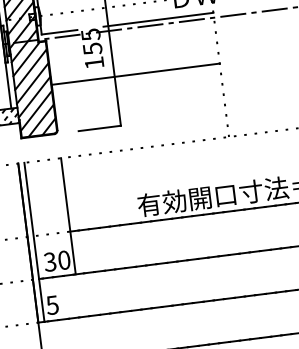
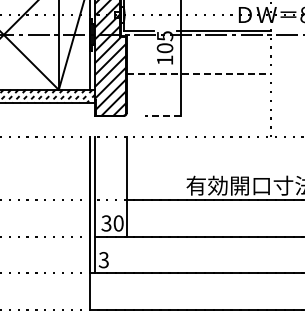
text: (92, 49) -> (164, 48), 155 -> 105
line: (135, 74) -> (198, 74), solid -> dashed
line: (99, 128) -> (162, 116), solid -> dashed
text: (51, 304) -> (103, 259), 5 -> 3

